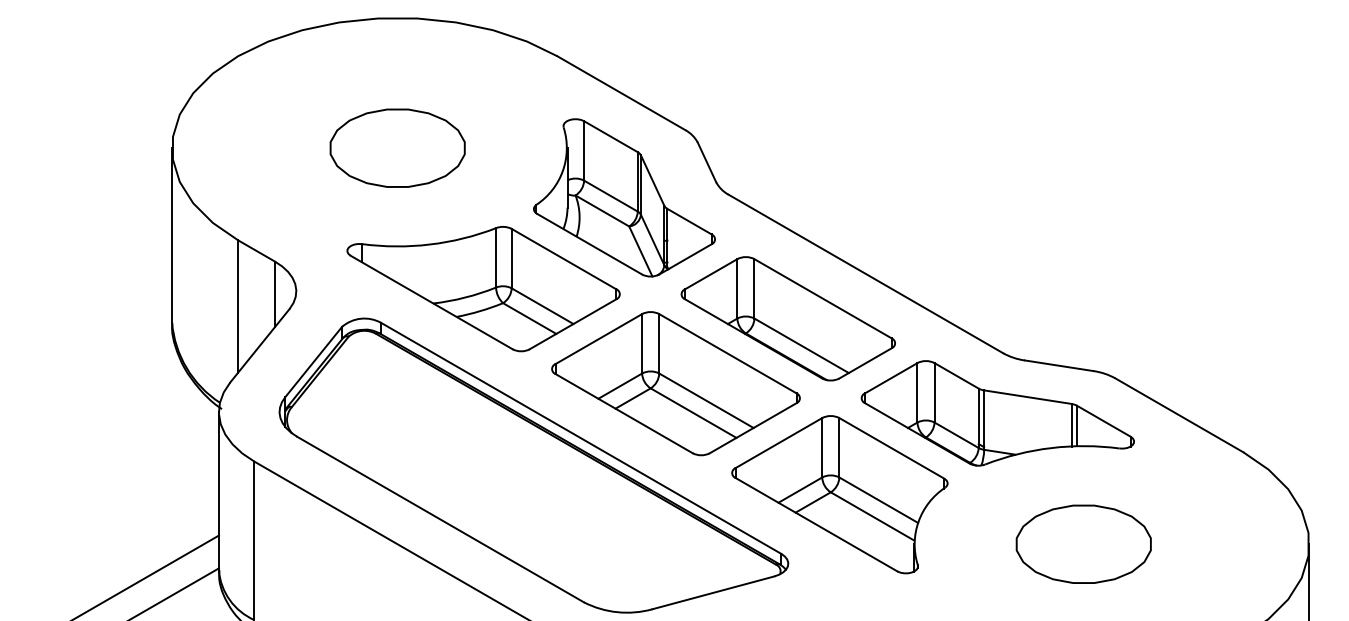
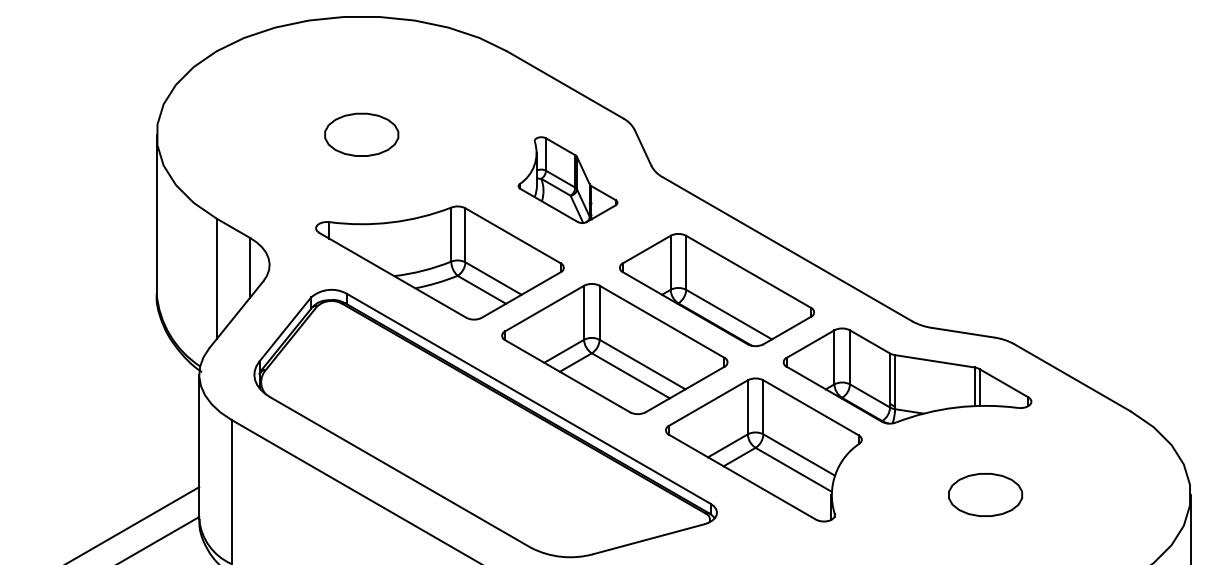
part: (397, 147) -> (361, 134), size x0.6
part: (624, 197) -> (568, 179), size x0.6
part: (1083, 543) -> (985, 494), size x0.6

